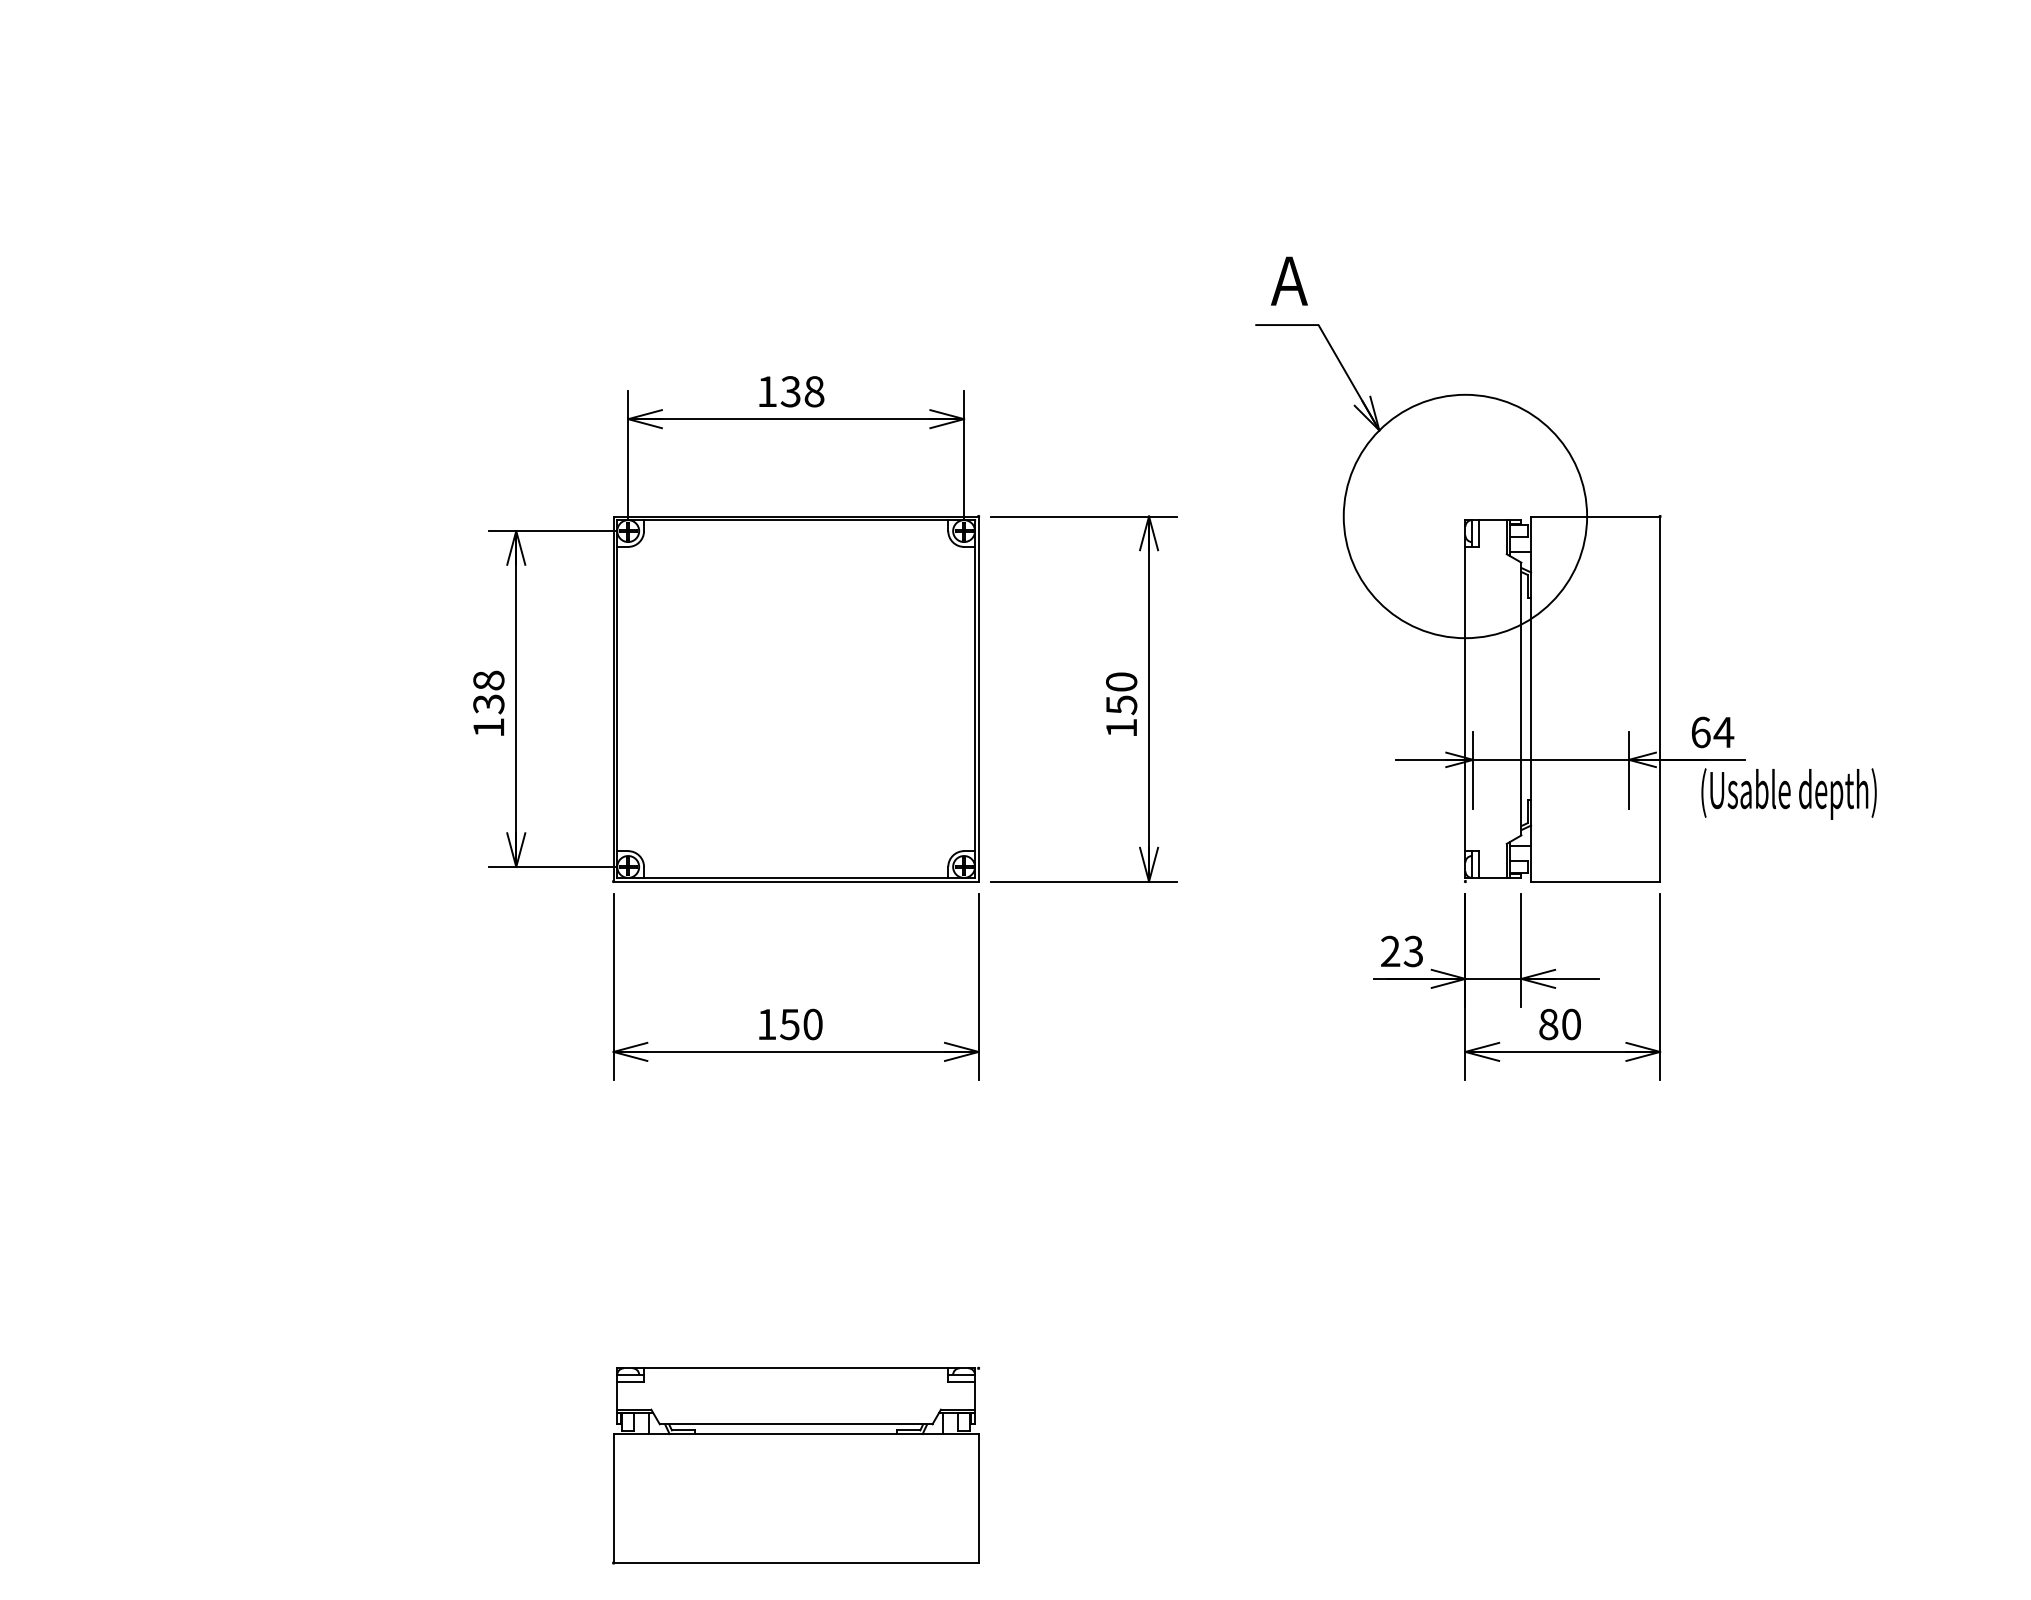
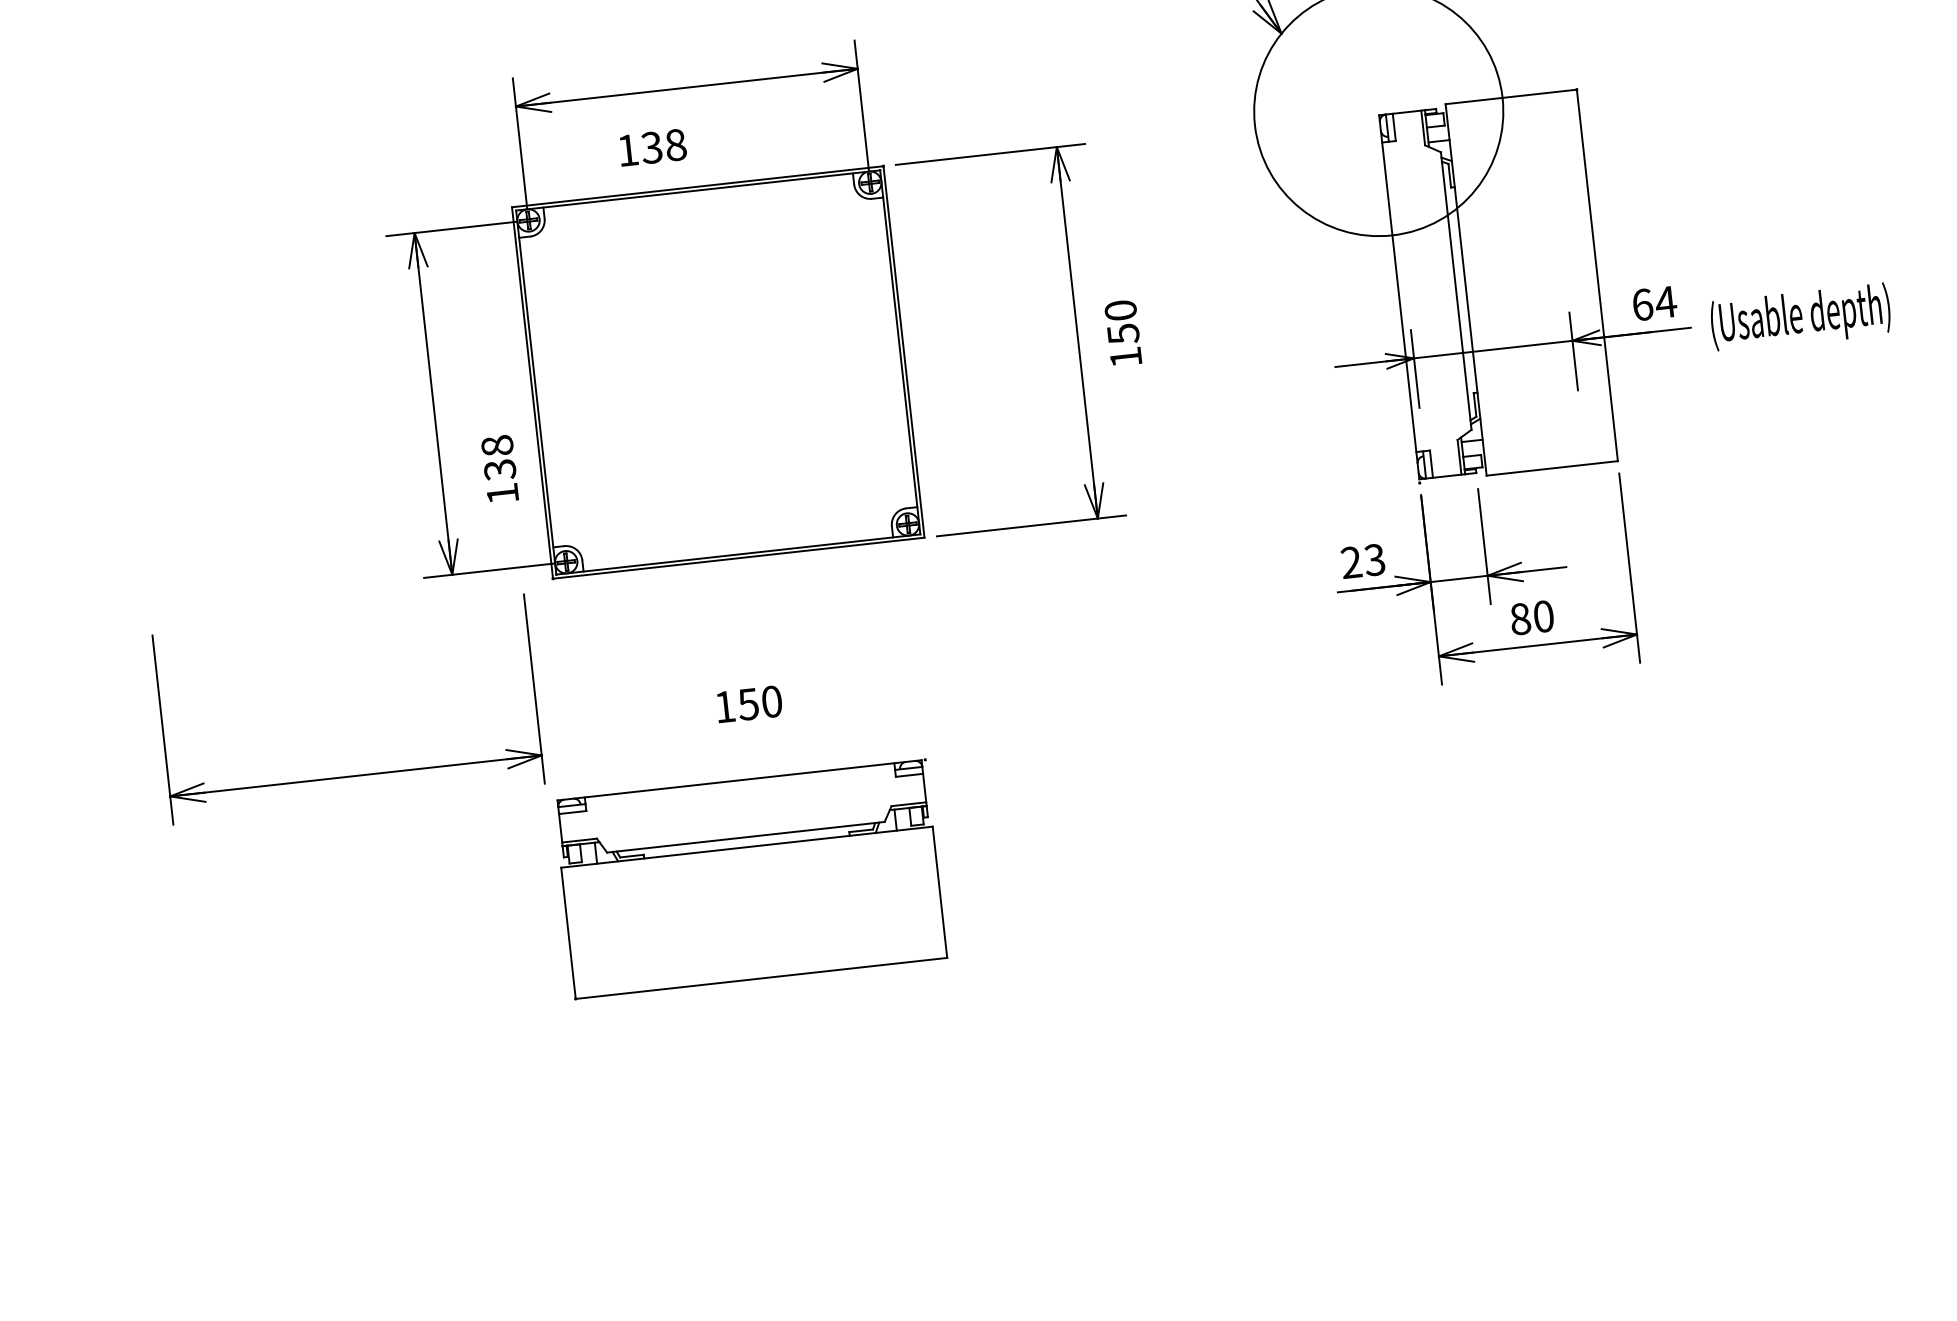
text: (791, 391) -> (652, 147), moved
text: (488, 702) -> (499, 468), moved
text: (1121, 703) -> (1123, 332), moved
text: (1788, 793) -> (1800, 317), moved
part: (795, 1051) -> (355, 775), moved
part: (795, 1465) -> (749, 879), moved

